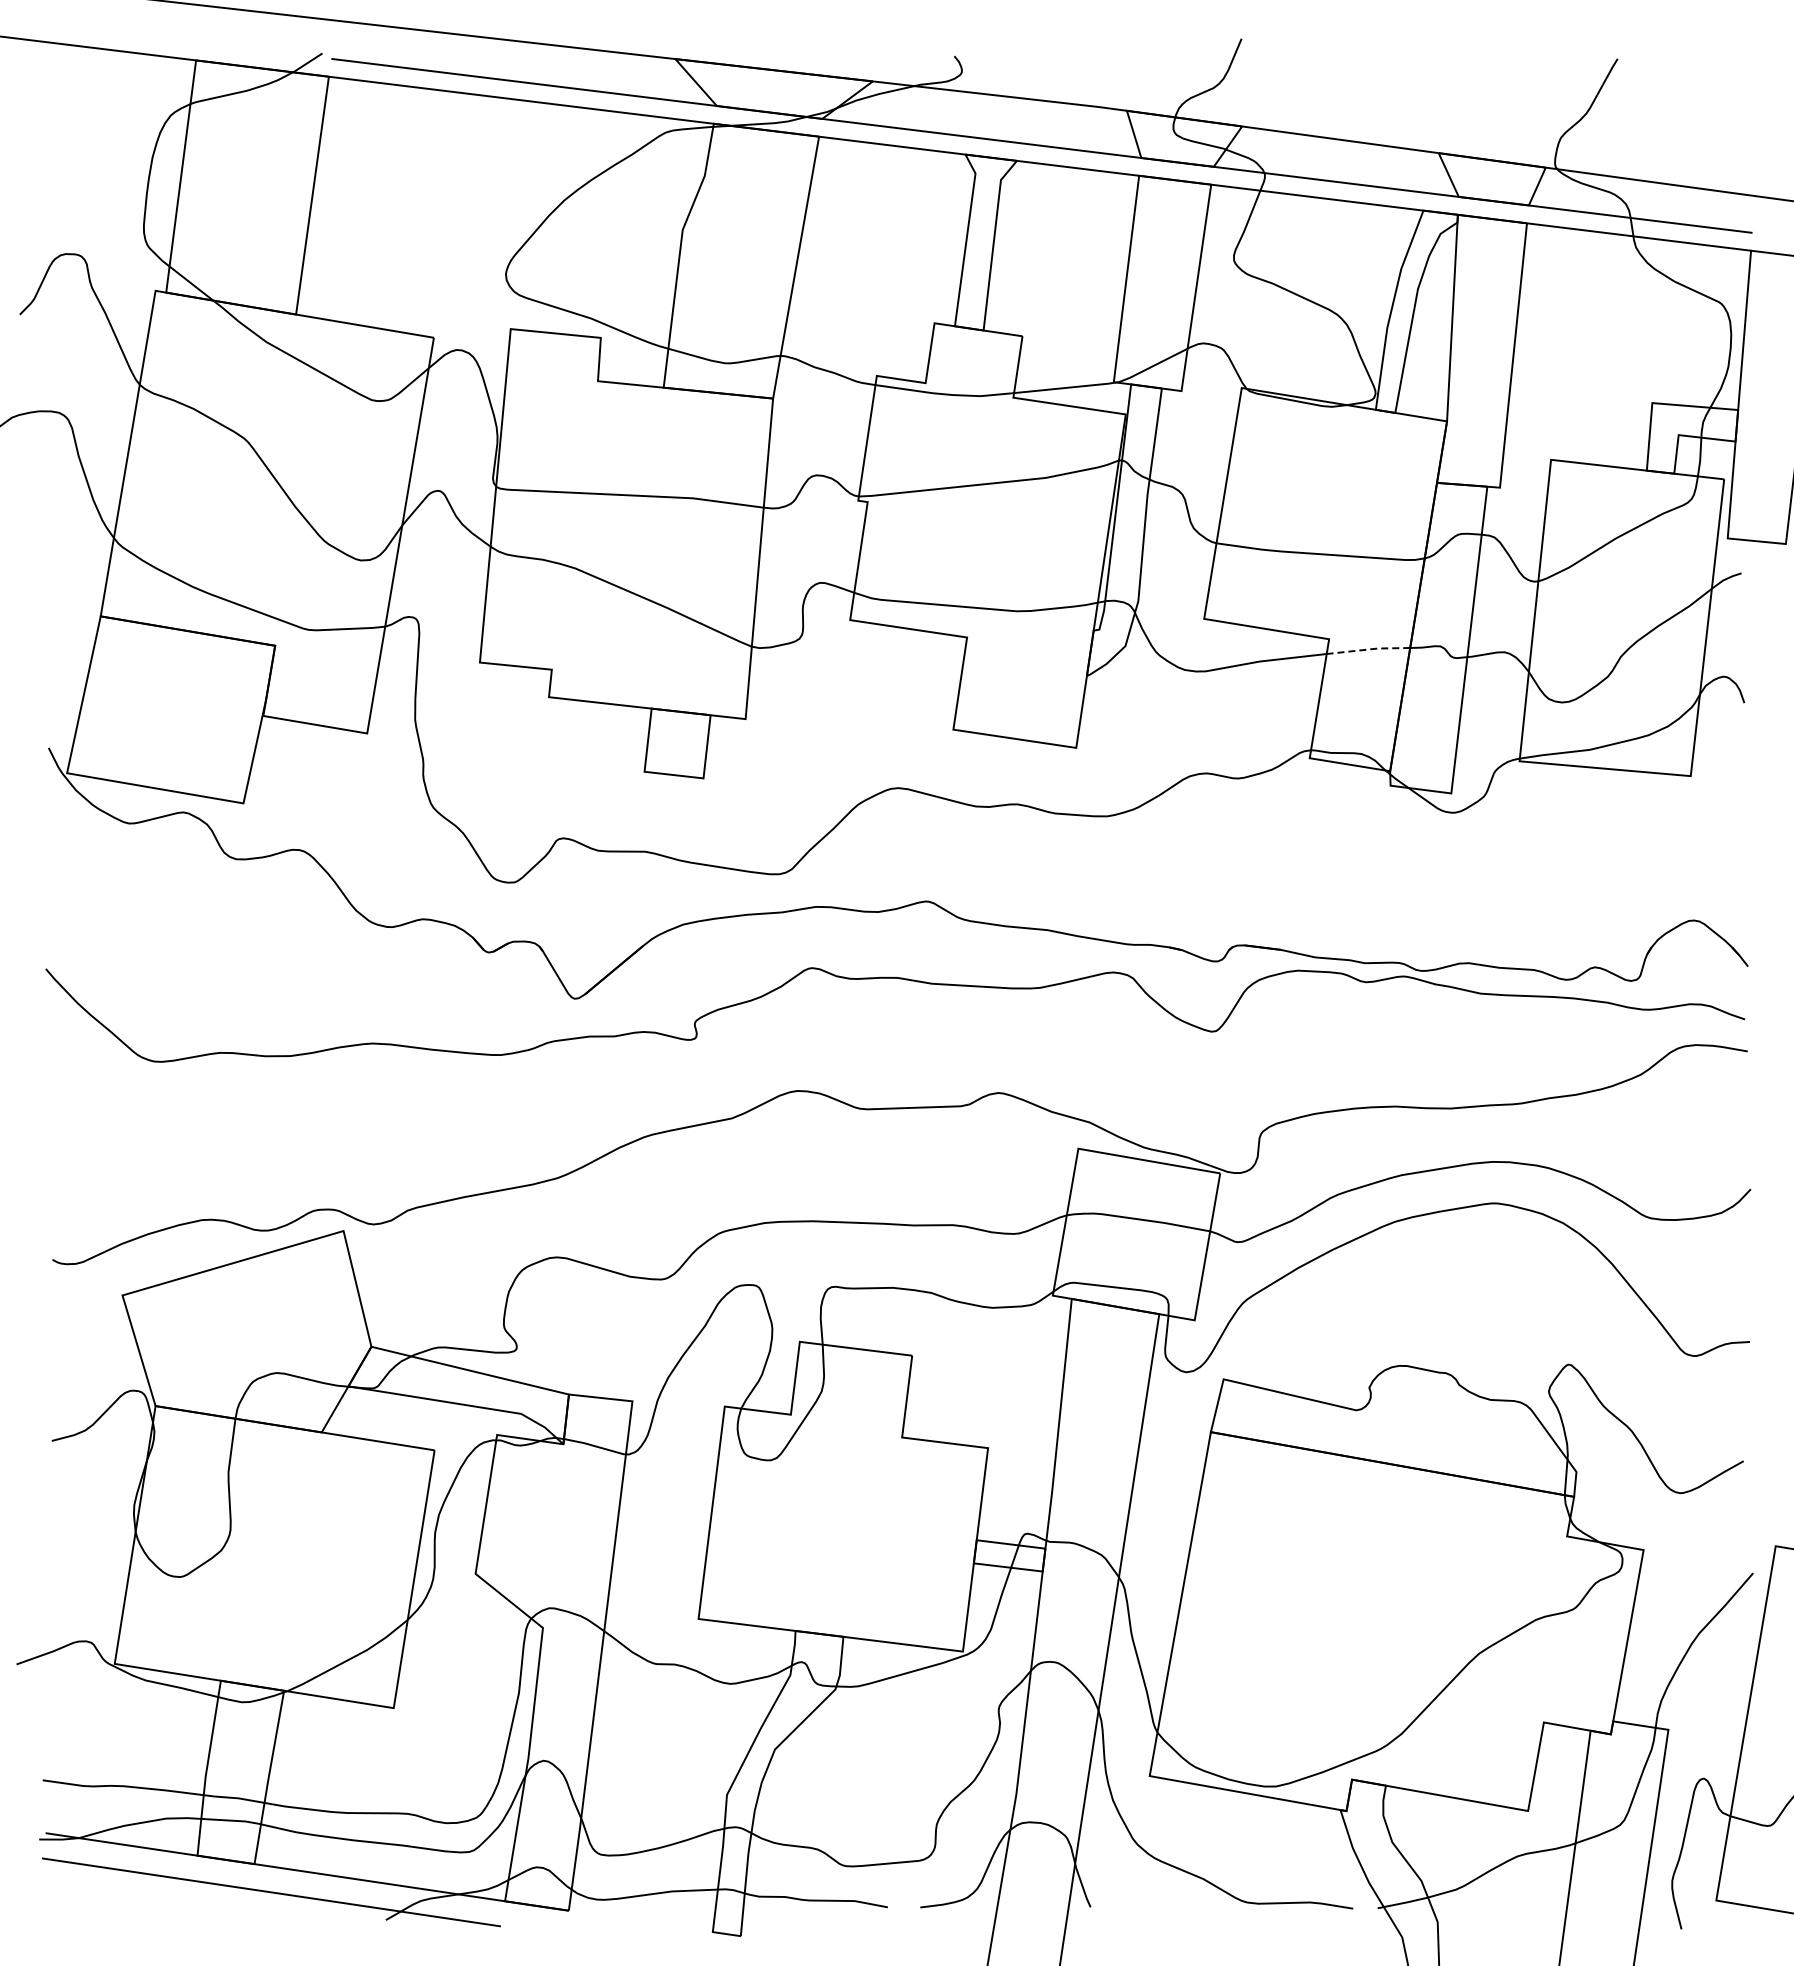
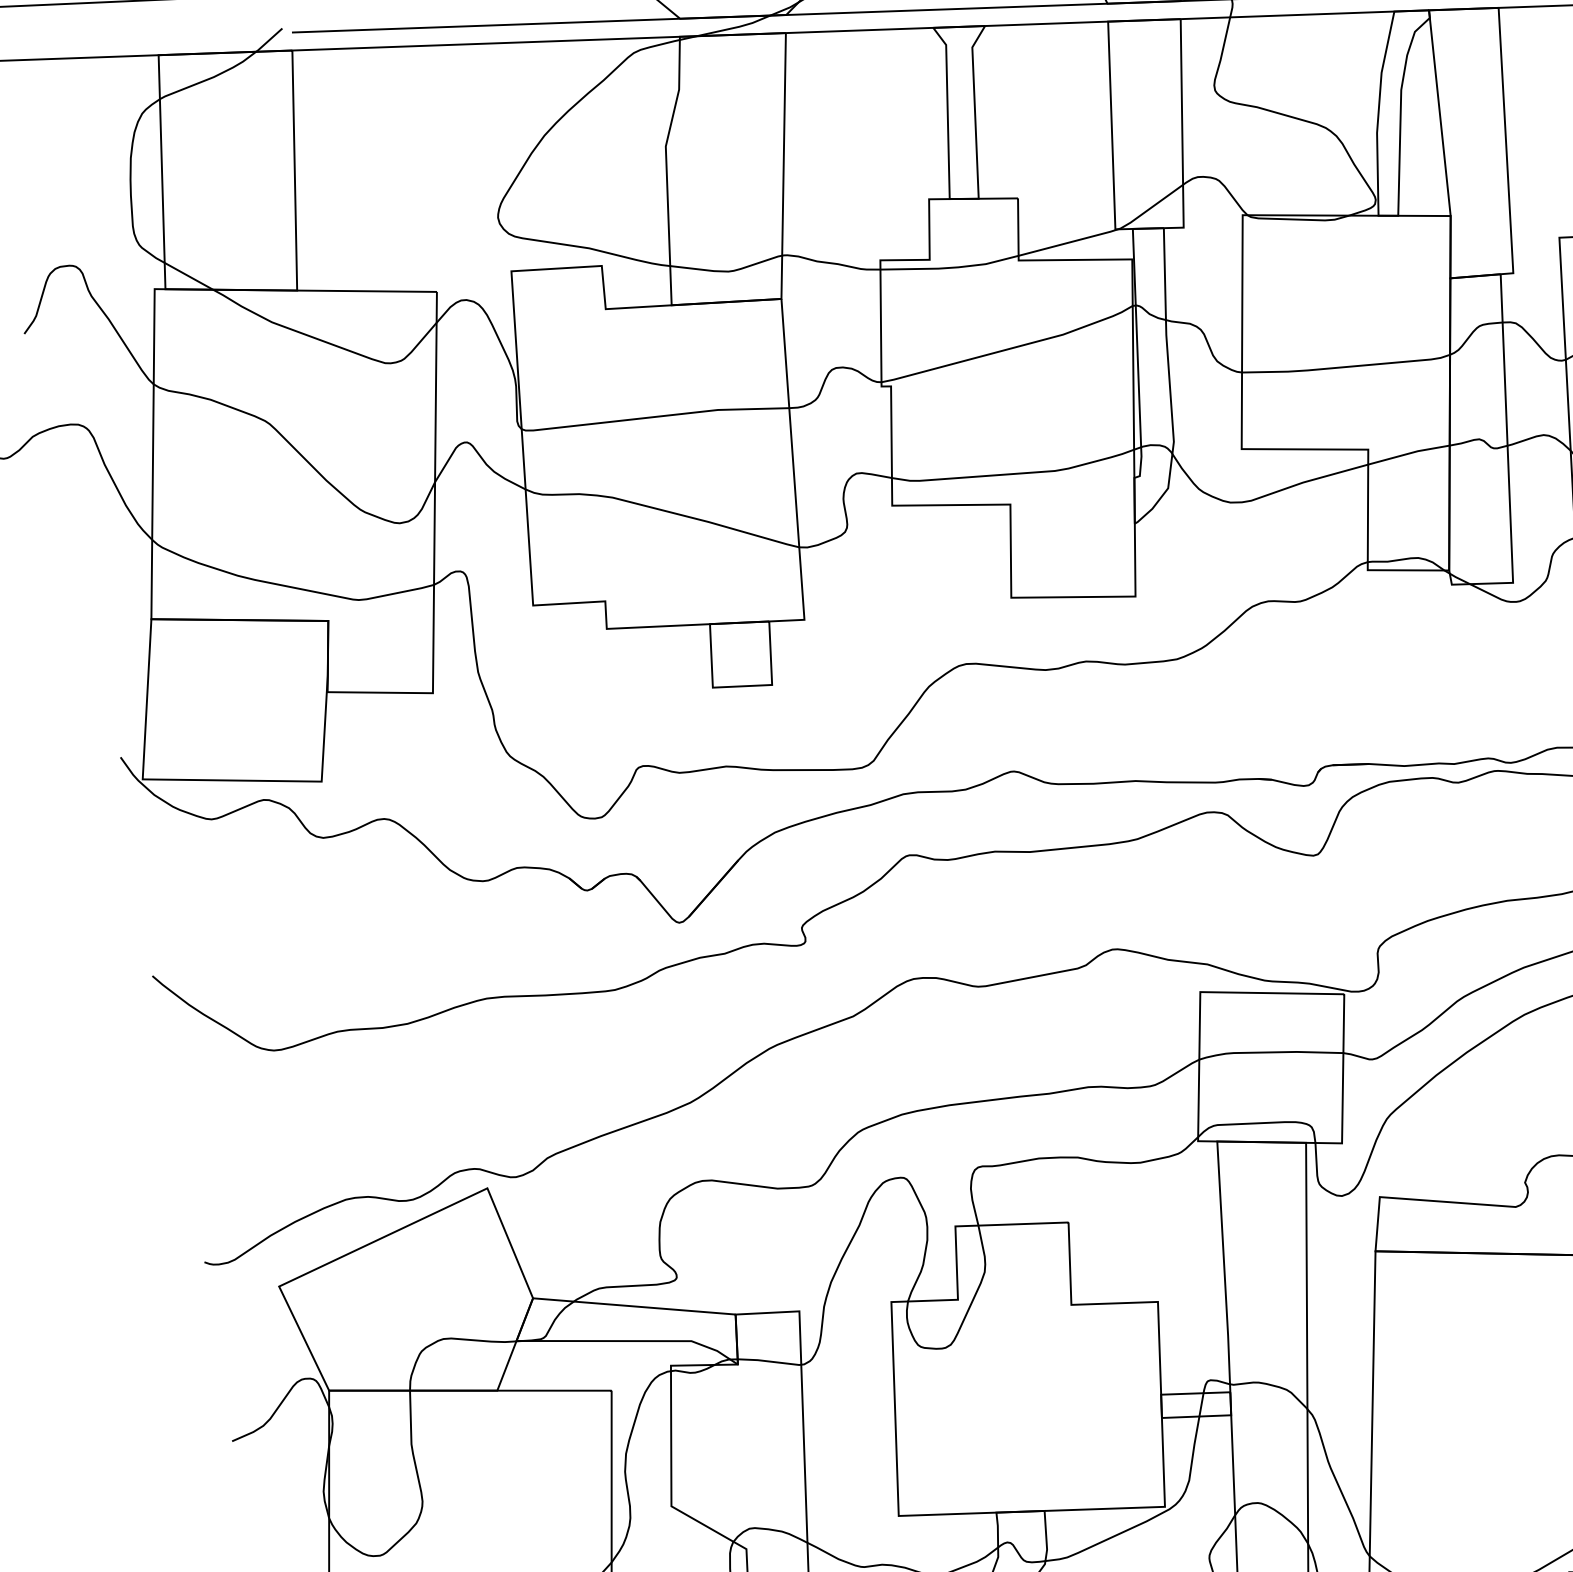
line: (1369, 649) -> (1409, 453), dashed -> solid

